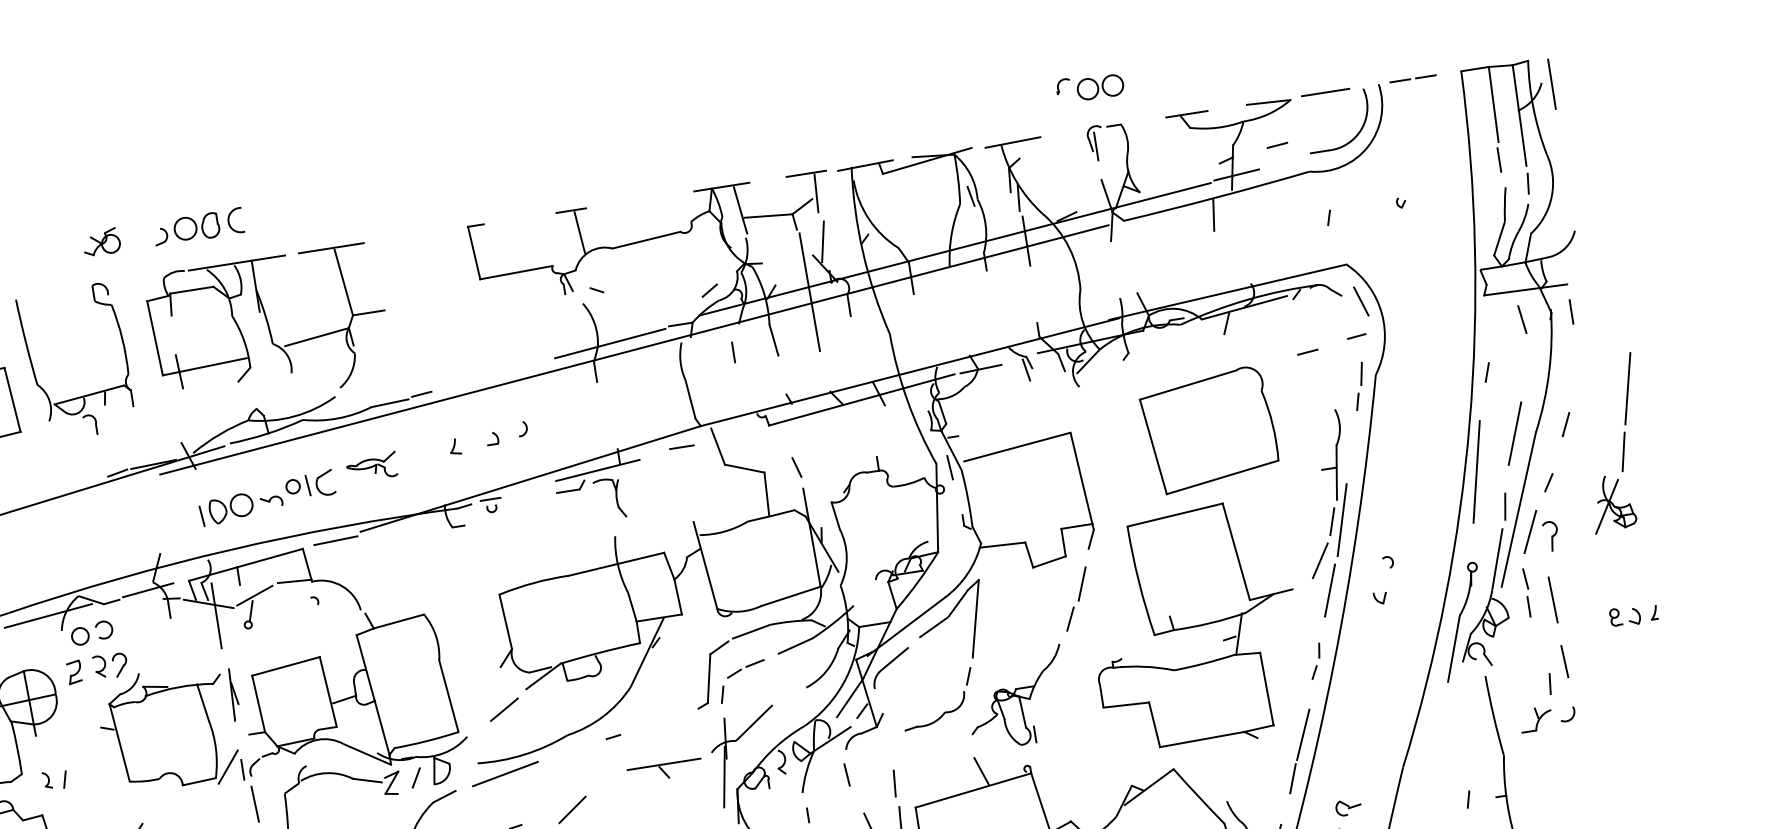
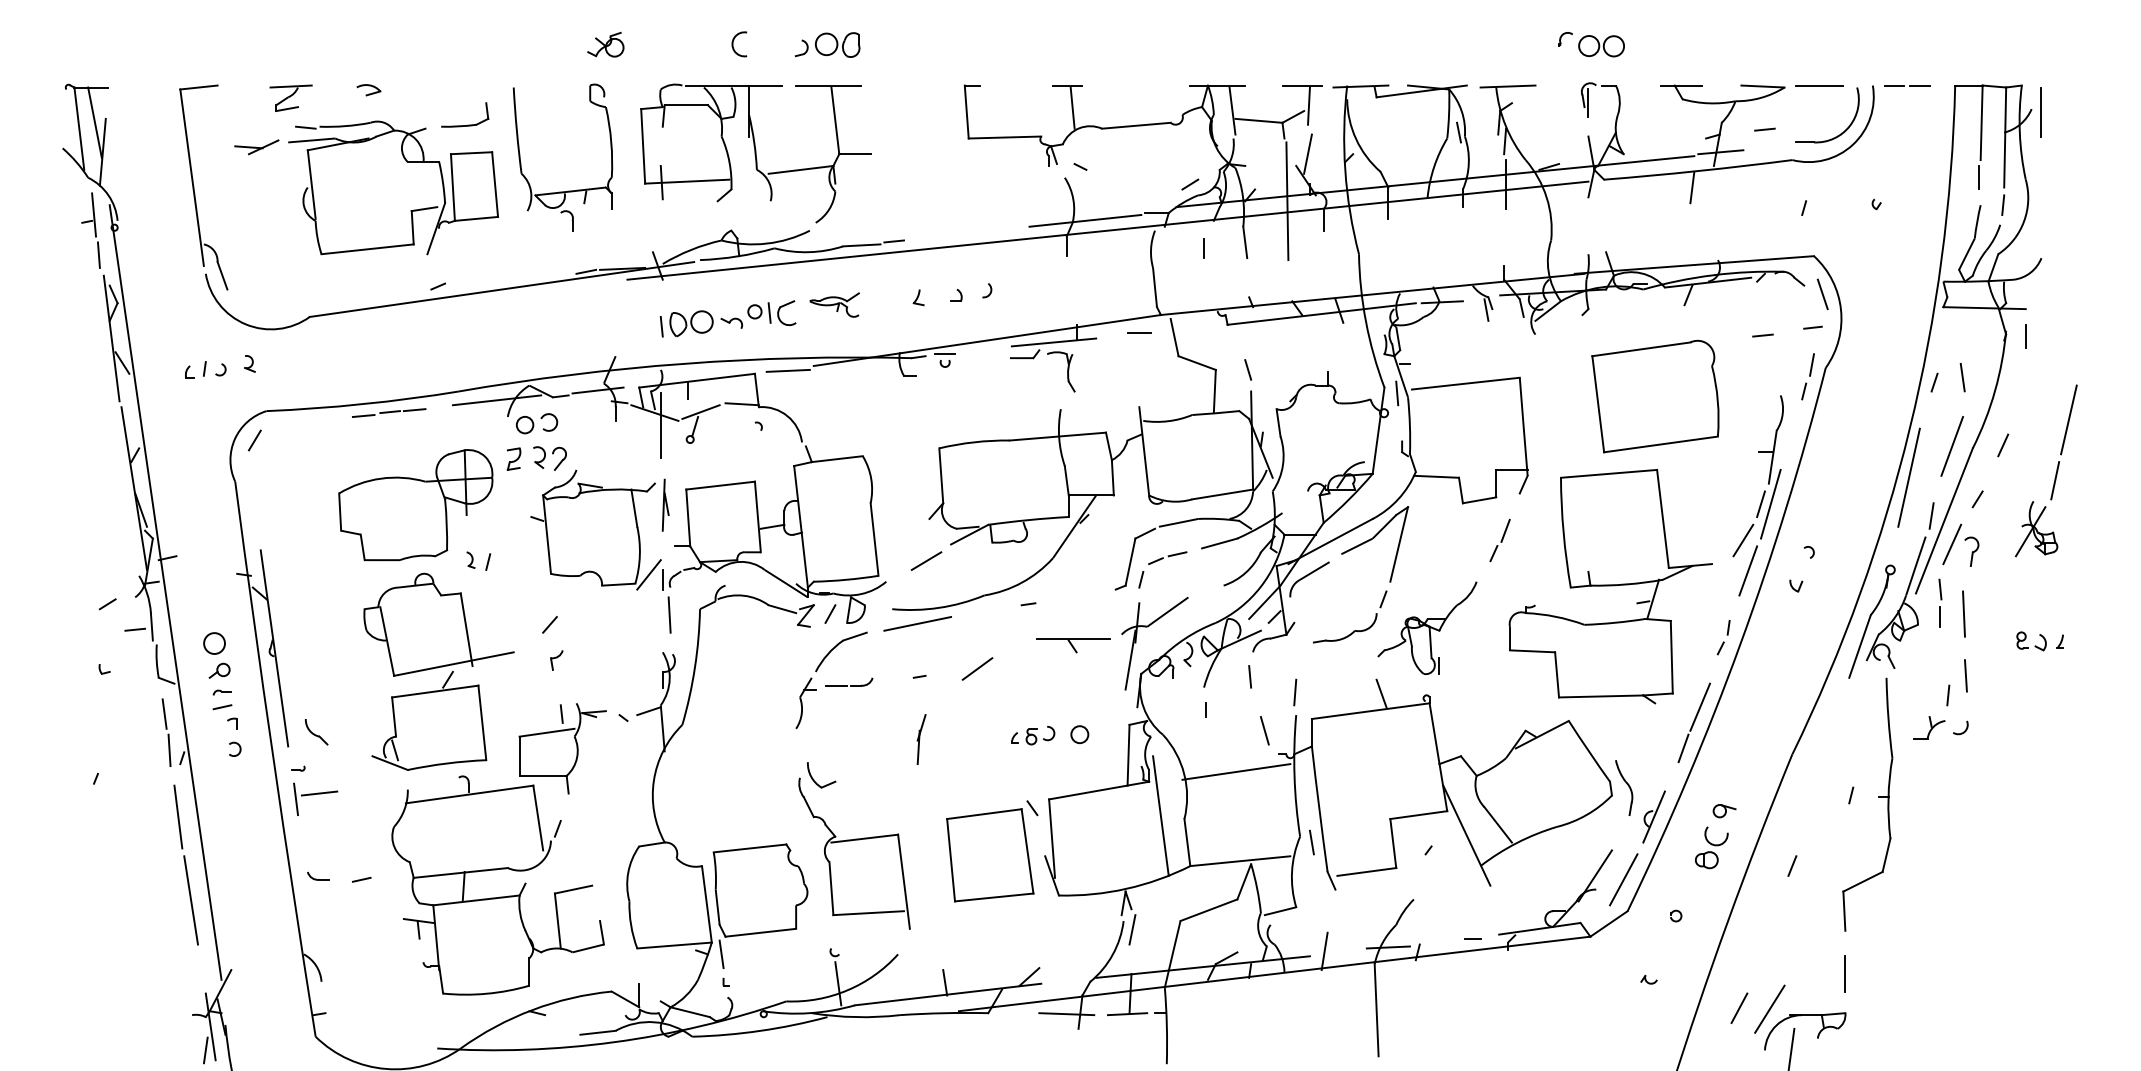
part: (186, 228) -> (827, 44), moved
line: (1522, 319) -> (1962, 377), moved
part: (1075, 599) -> (1499, 540), size x0.7
part: (1348, 807) -> (1733, 784), removed

